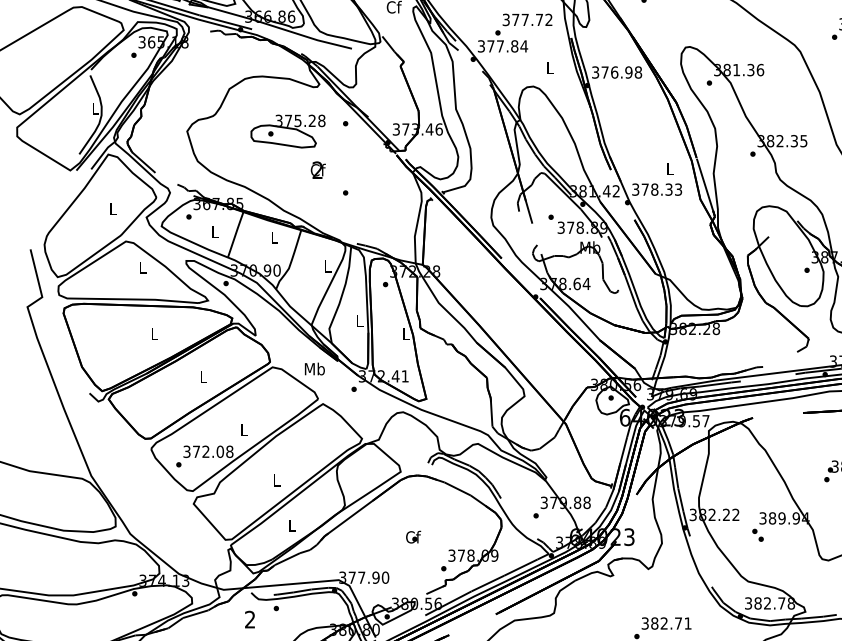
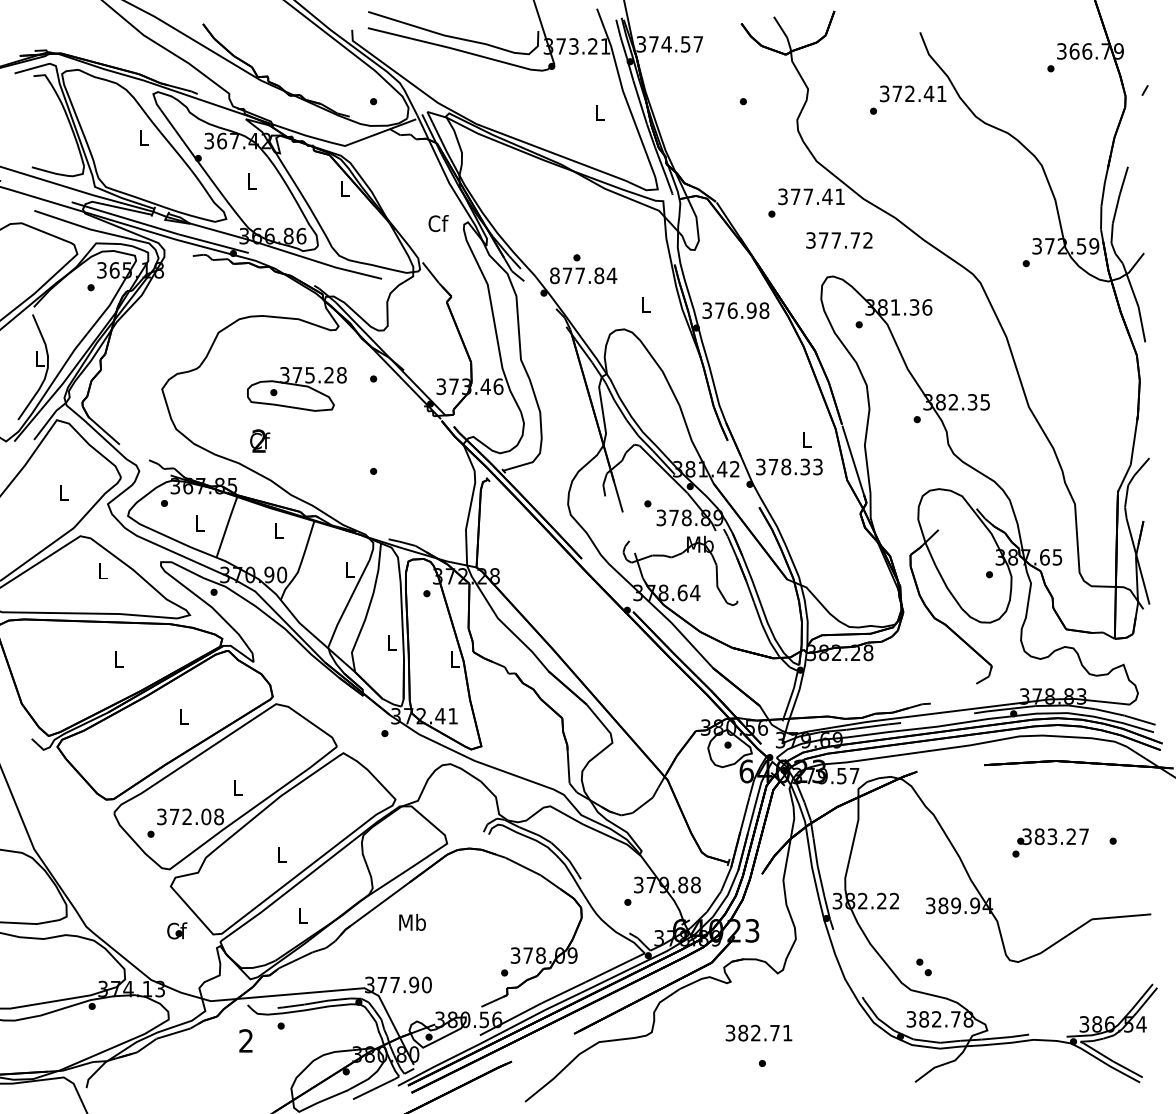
text: (527, 19) -> (839, 240), moved
text: (481, 46) -> (554, 275), 377.84 -> 877.84
text: (318, 169) -> (260, 440), moved
text: (314, 369) -> (412, 922), moved
part: (757, 535) -> (923, 967), moved
text: (413, 536) -> (177, 930), moved
text: (666, 623) -> (758, 1032), moved

